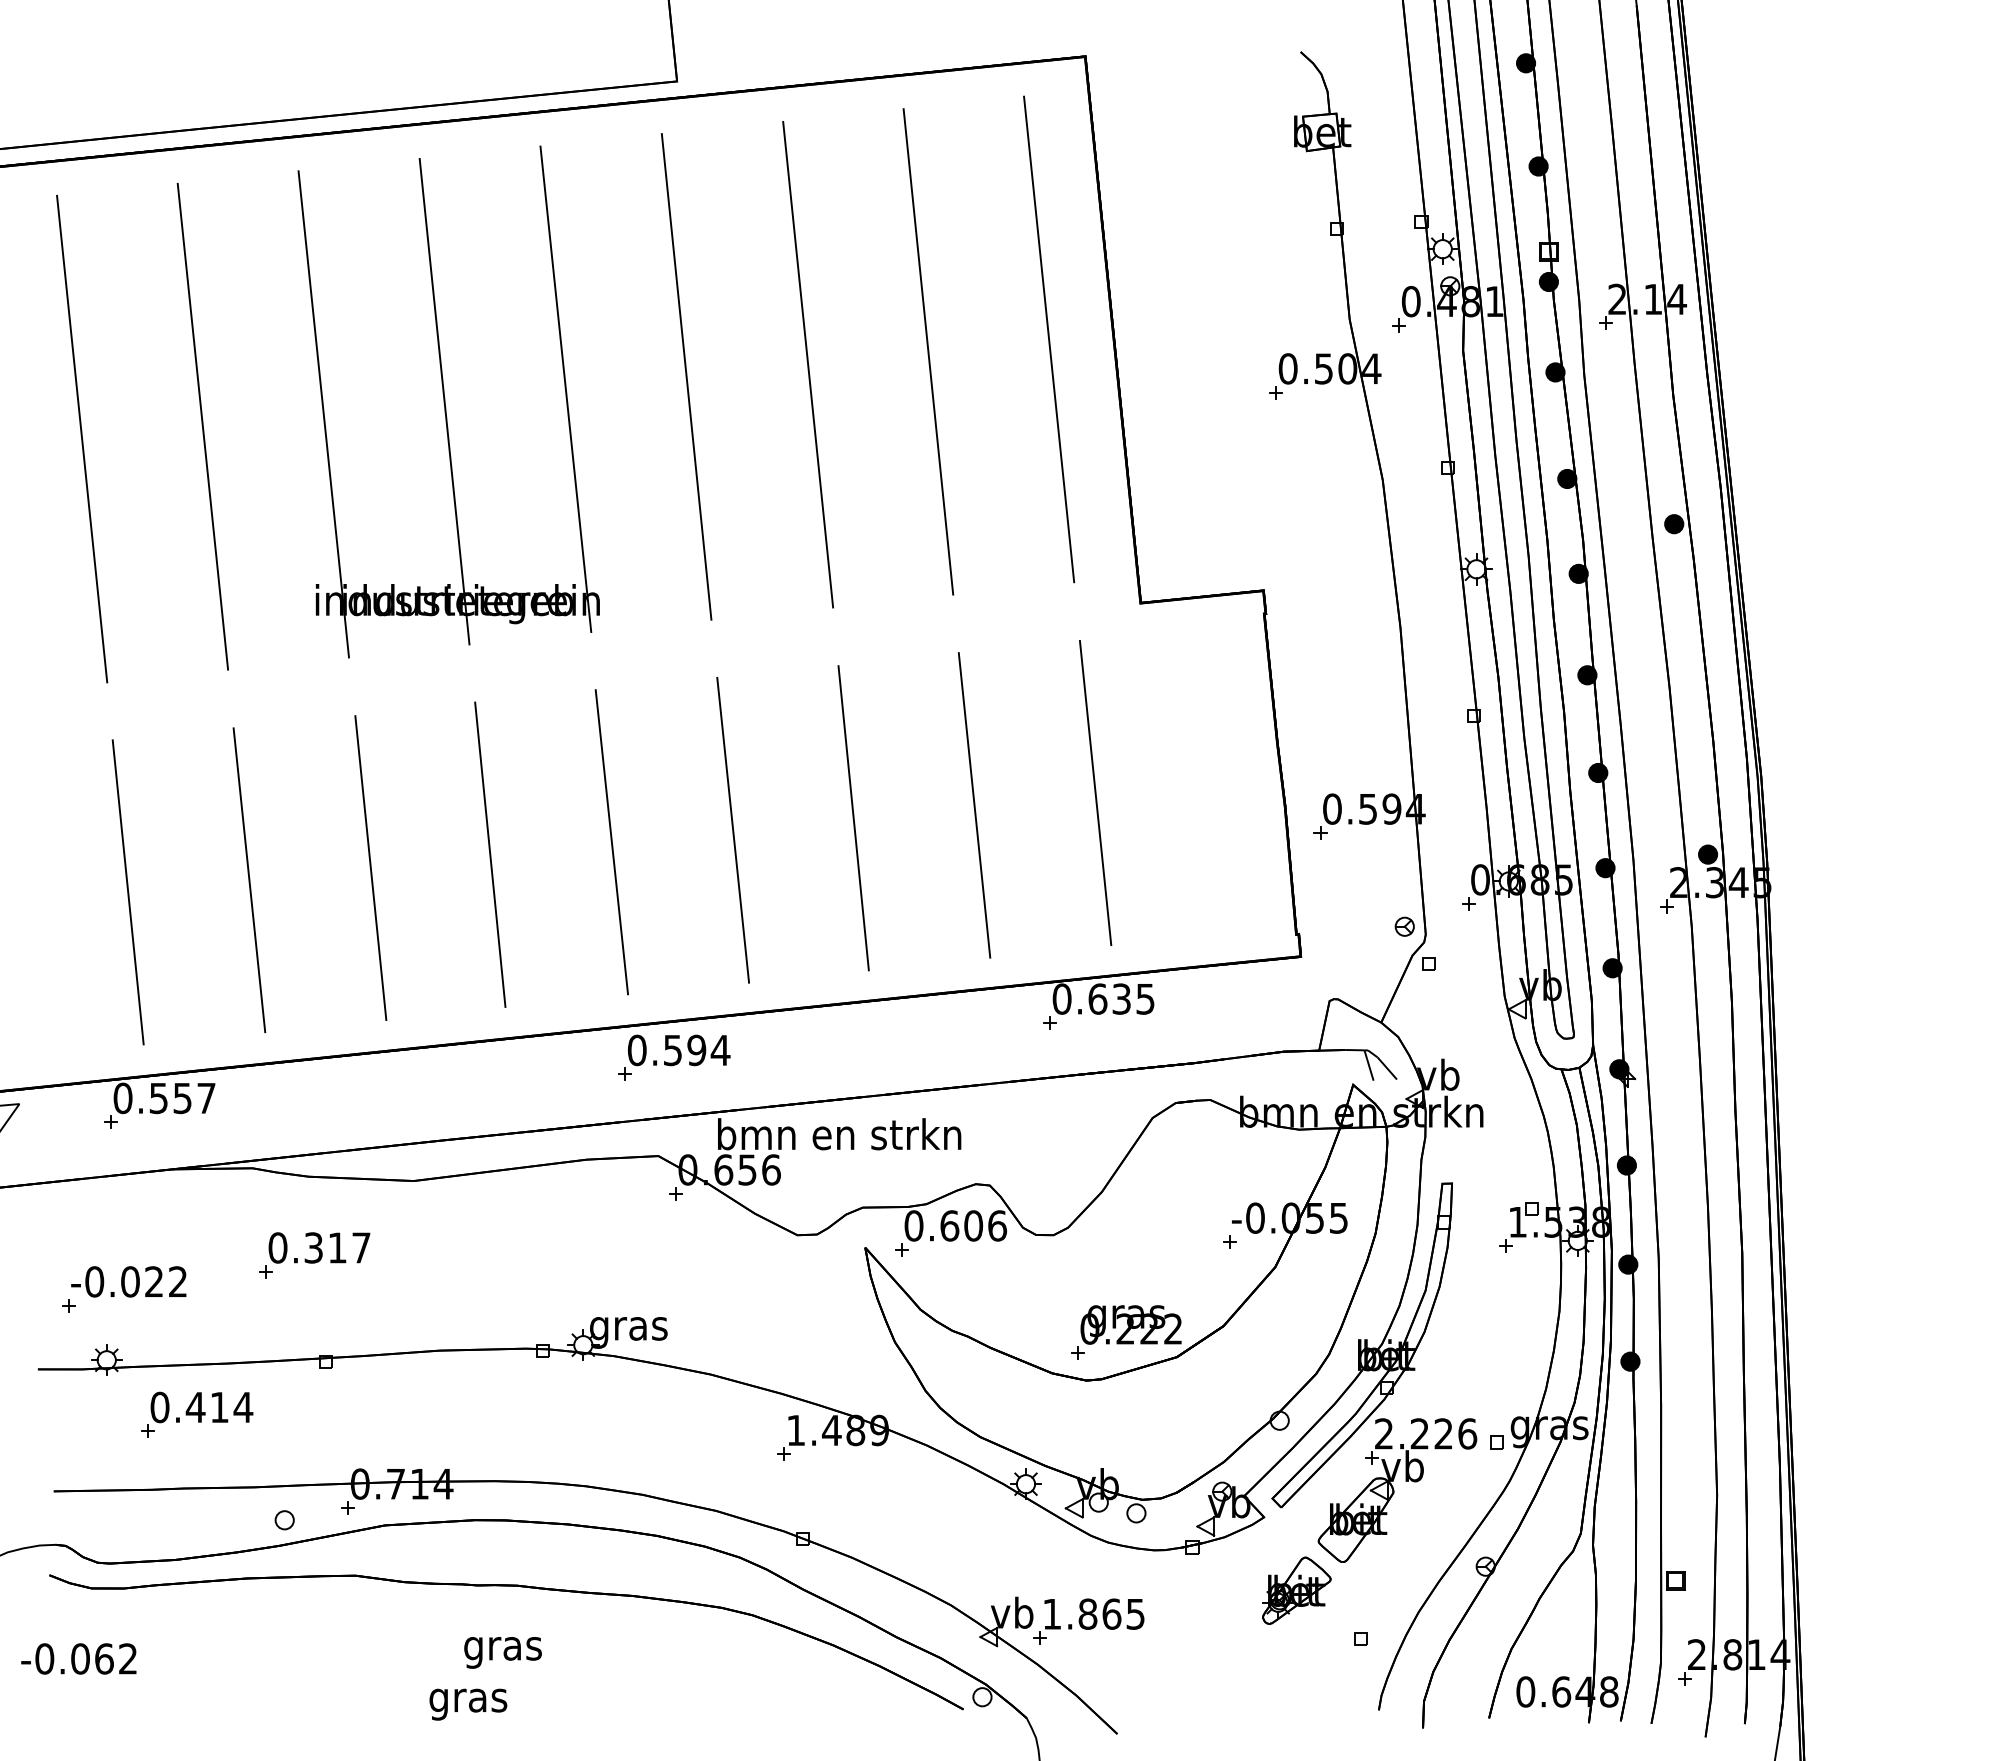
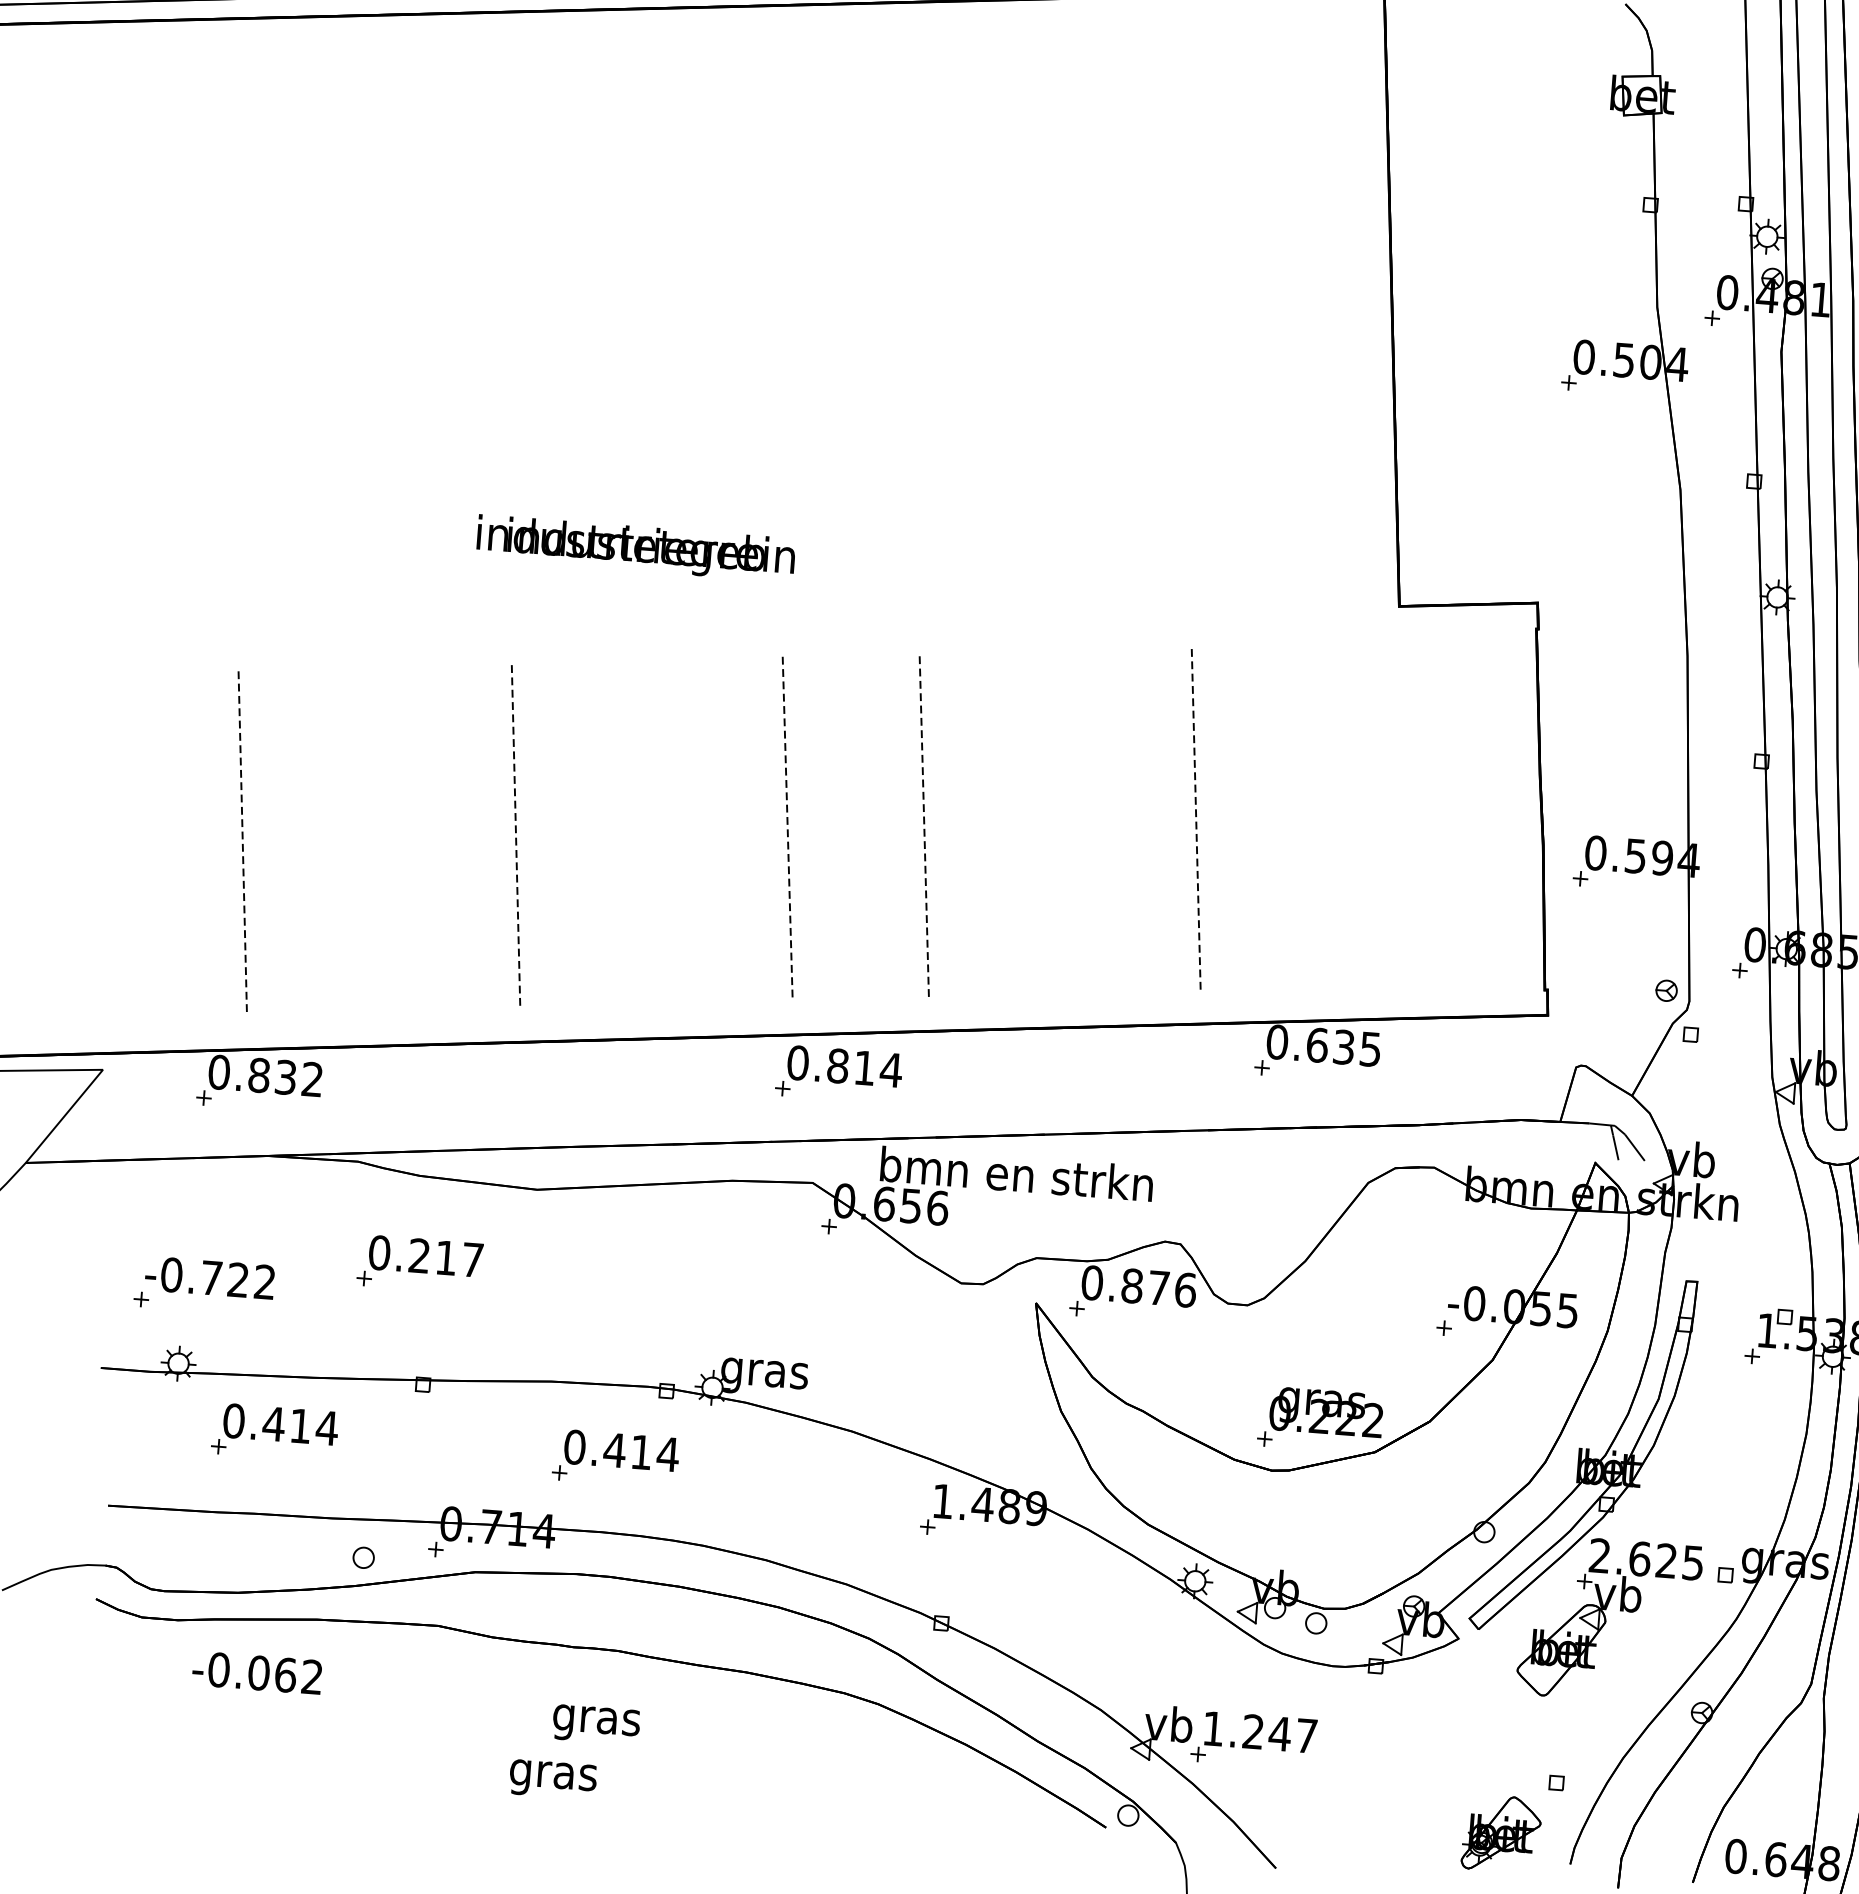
line: (1049, 339) -> (1320, 303), removed
line: (928, 351) -> (1183, 306), removed
line: (808, 364) -> (1048, 311), removed
line: (686, 376) -> (911, 314), removed
line: (565, 389) -> (774, 318), removed
line: (444, 401) -> (638, 321), removed
line: (323, 414) -> (502, 325), removed
line: (202, 426) -> (365, 328), removed
line: (82, 438) -> (230, 331), removed
line: (1095, 792) -> (1332, 814), removed
line: (974, 804) -> (1196, 817), solid -> dashed
line: (853, 818) -> (1059, 822), removed
line: (733, 829) -> (924, 824), solid -> dashed
line: (611, 842) -> (787, 828), solid -> dashed
line: (490, 854) -> (650, 831), removed
line: (370, 868) -> (515, 836), solid -> dashed
line: (249, 880) -> (379, 839), removed
line: (128, 892) -> (243, 842), solid -> dashed
text: (684, 1050) -> (850, 1067), 0.594 -> 0.814
text: (182, 1098) -> (285, 1077), 0.557 -> 0.832
text: (961, 1225) -> (1145, 1286), 0.606 -> 0.876
text: (313, 1247) -> (419, 1255), 0.317 -> 0.217
text: (130, 1281) -> (211, 1277), -0.022 -> -0.722
part: (502, 1414) -> (616, 1458), added
text: (1443, 1433) -> (1666, 1560), 2.226 -> 2.625
part: (1296, 1590) -> (1501, 1833), moved
text: (1111, 1613) -> (1279, 1733), 1.865 -> 1.247
text: (78, 1658) -> (256, 1672), moved

